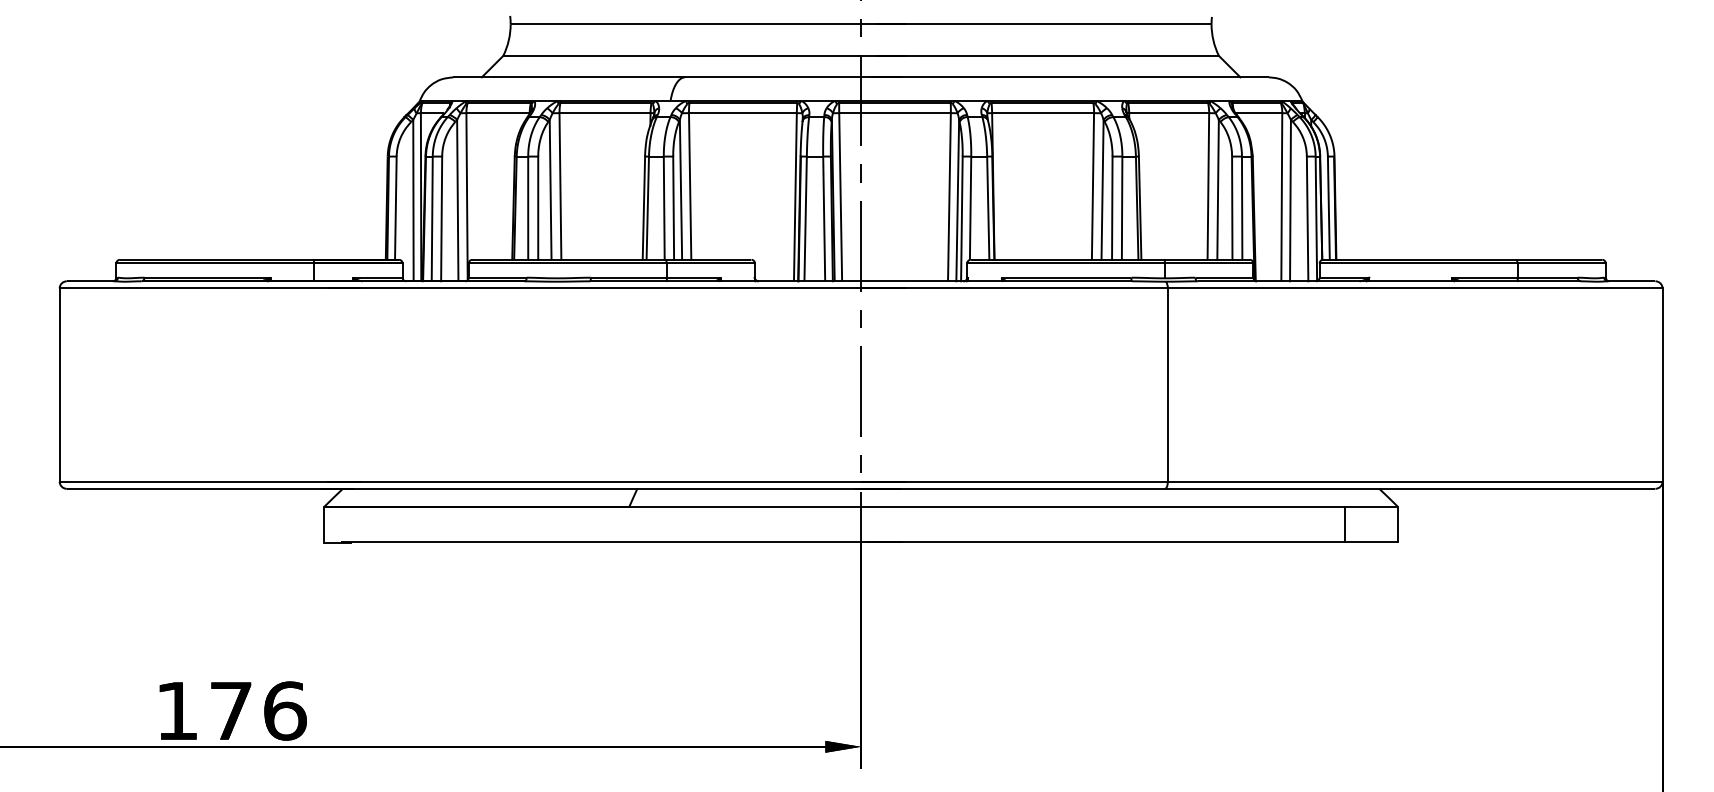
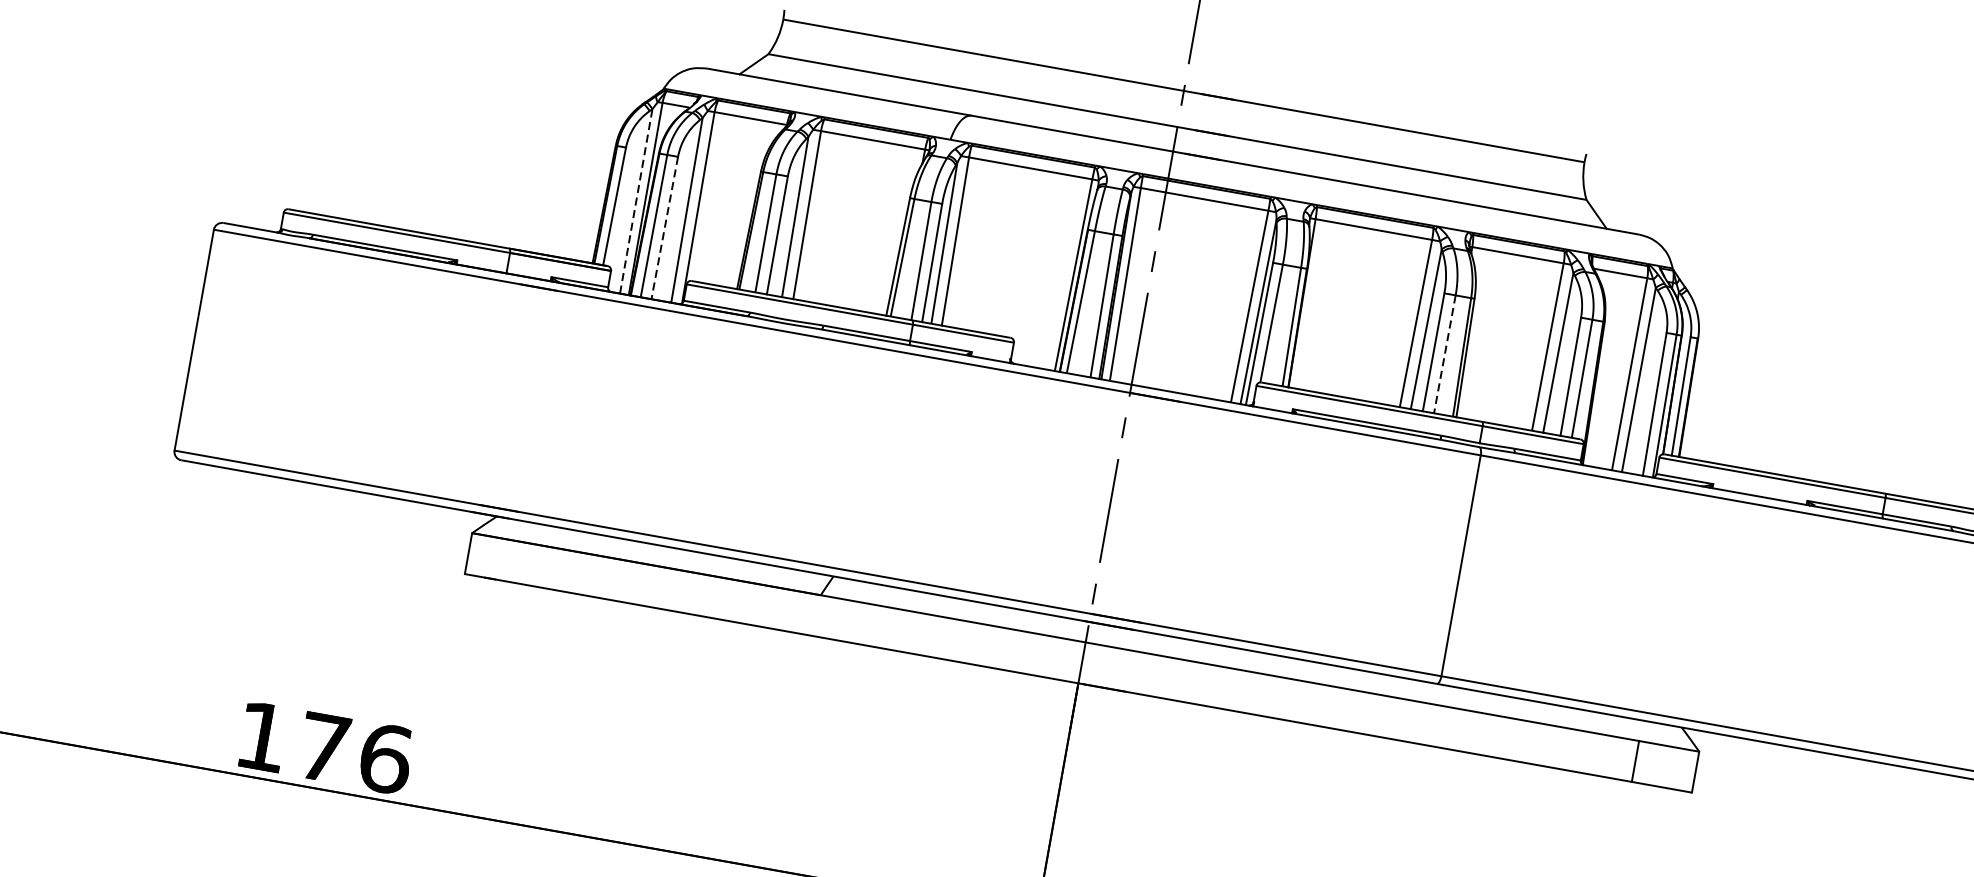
line: (413, 200) -> (636, 201), solid -> dashed
line: (1122, 209) -> (1445, 355), solid -> dashed
line: (441, 219) -> (664, 228), solid -> dashed

